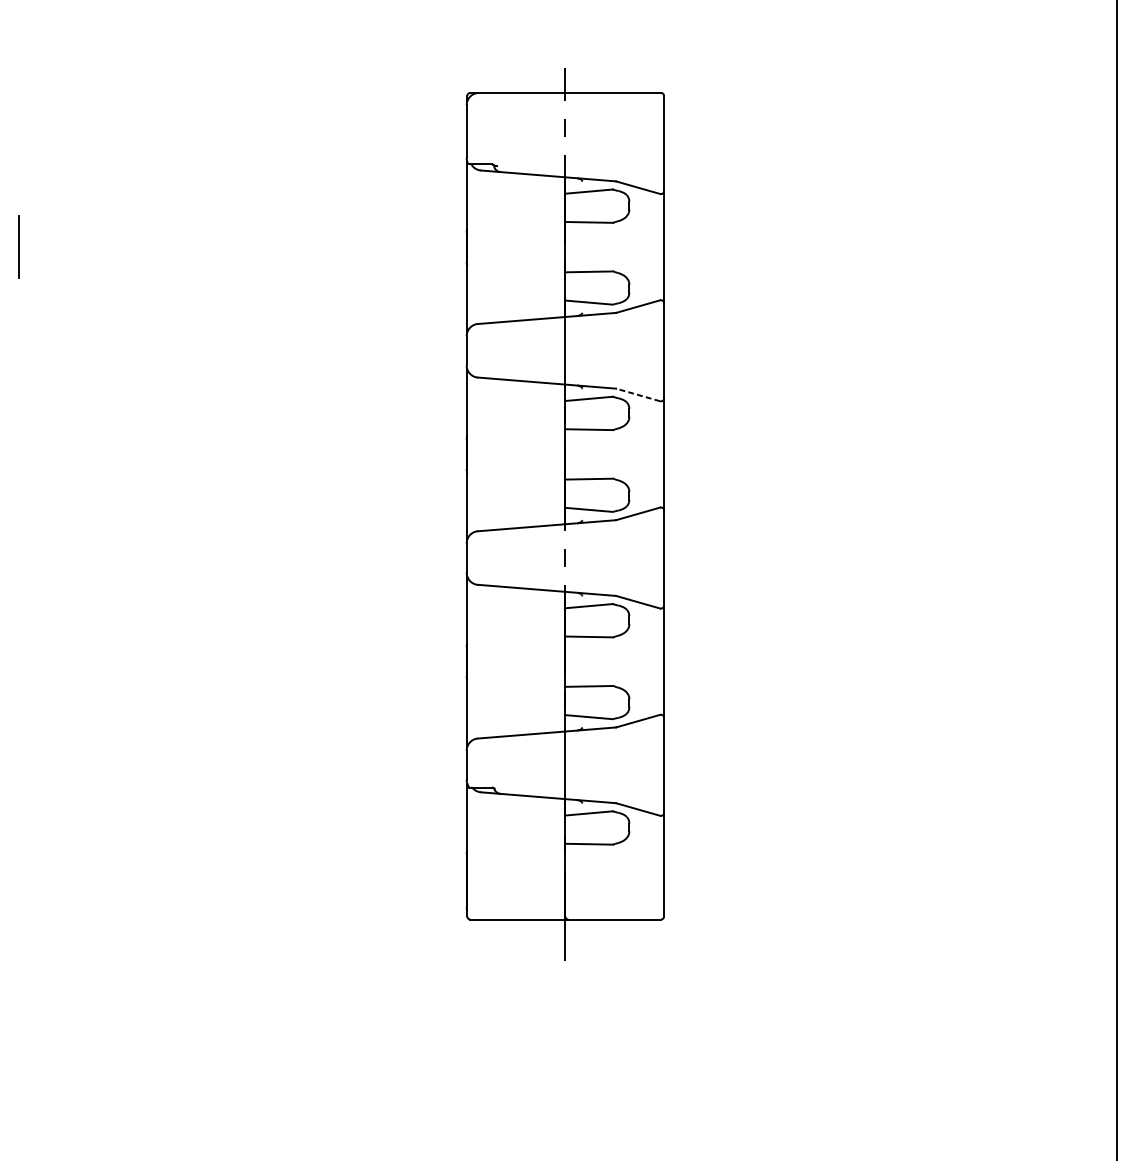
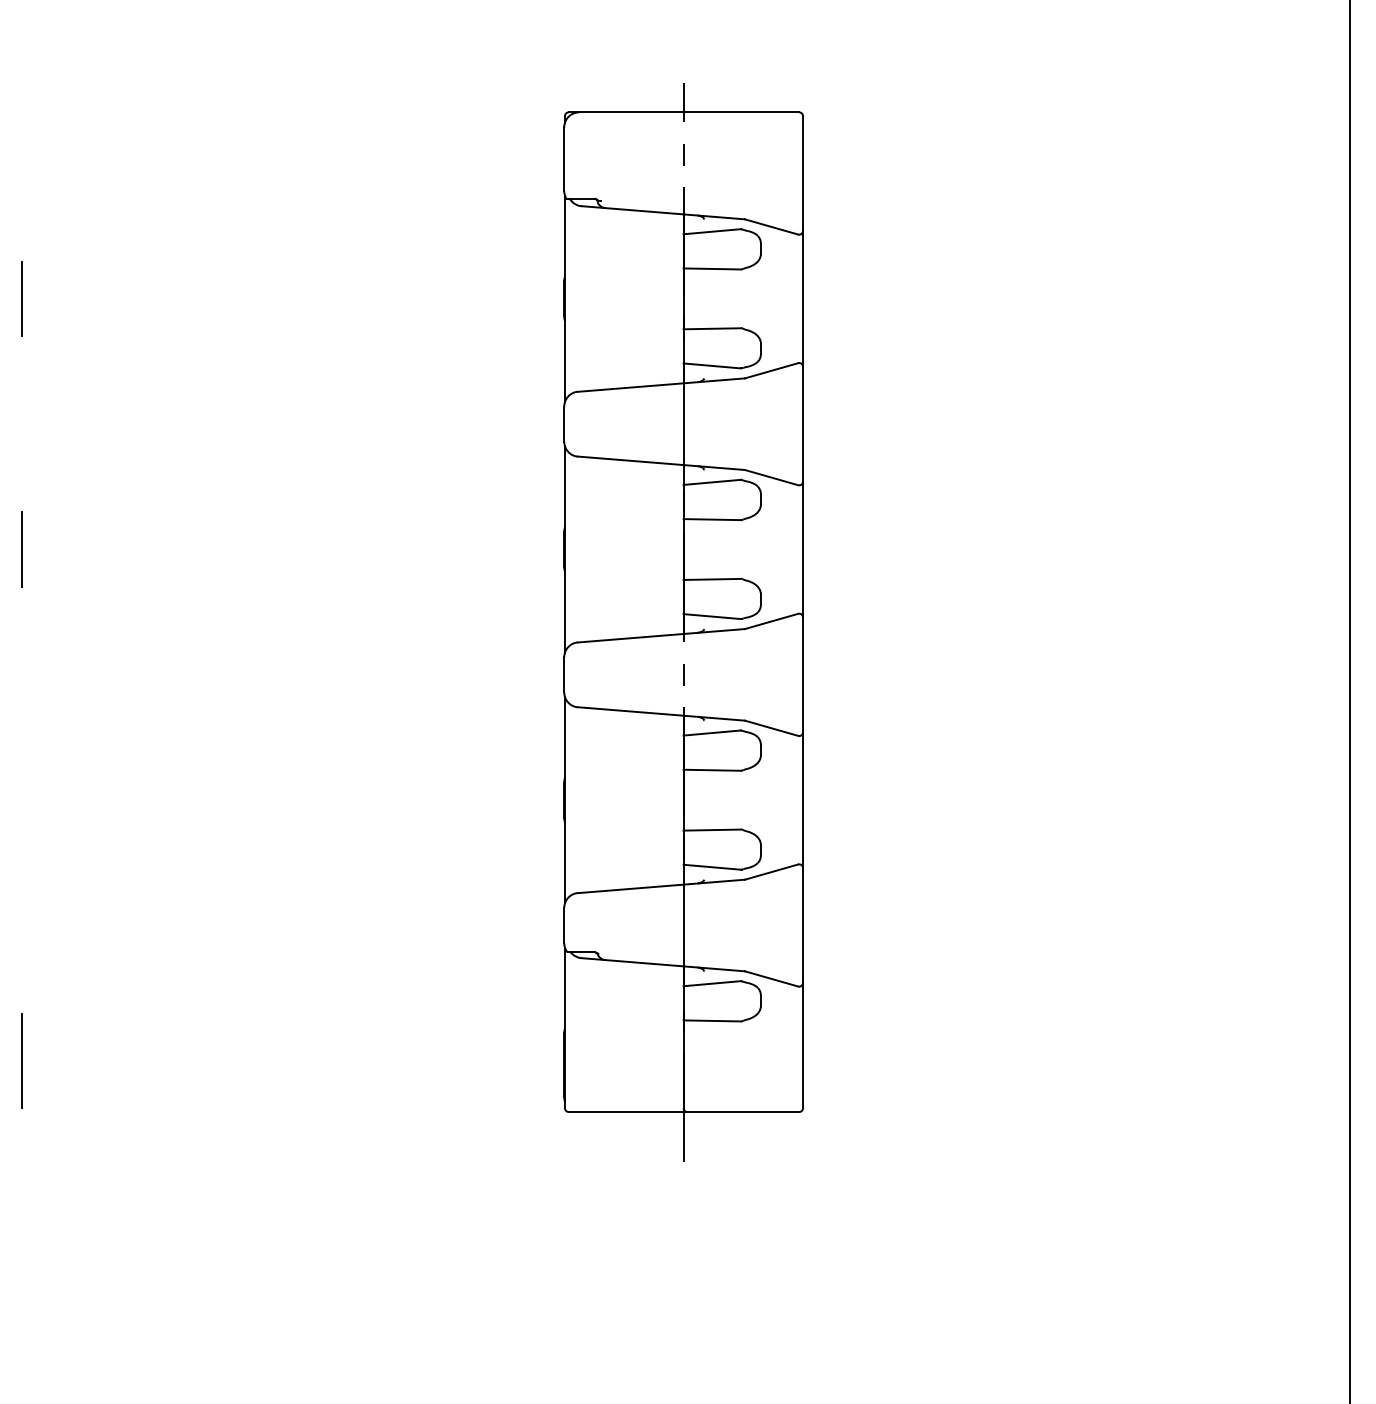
line: (638, 394) -> (771, 477), dashed -> solid
line: (18, 454) -> (22, 549), added
line: (18, 876) -> (22, 1060), added

